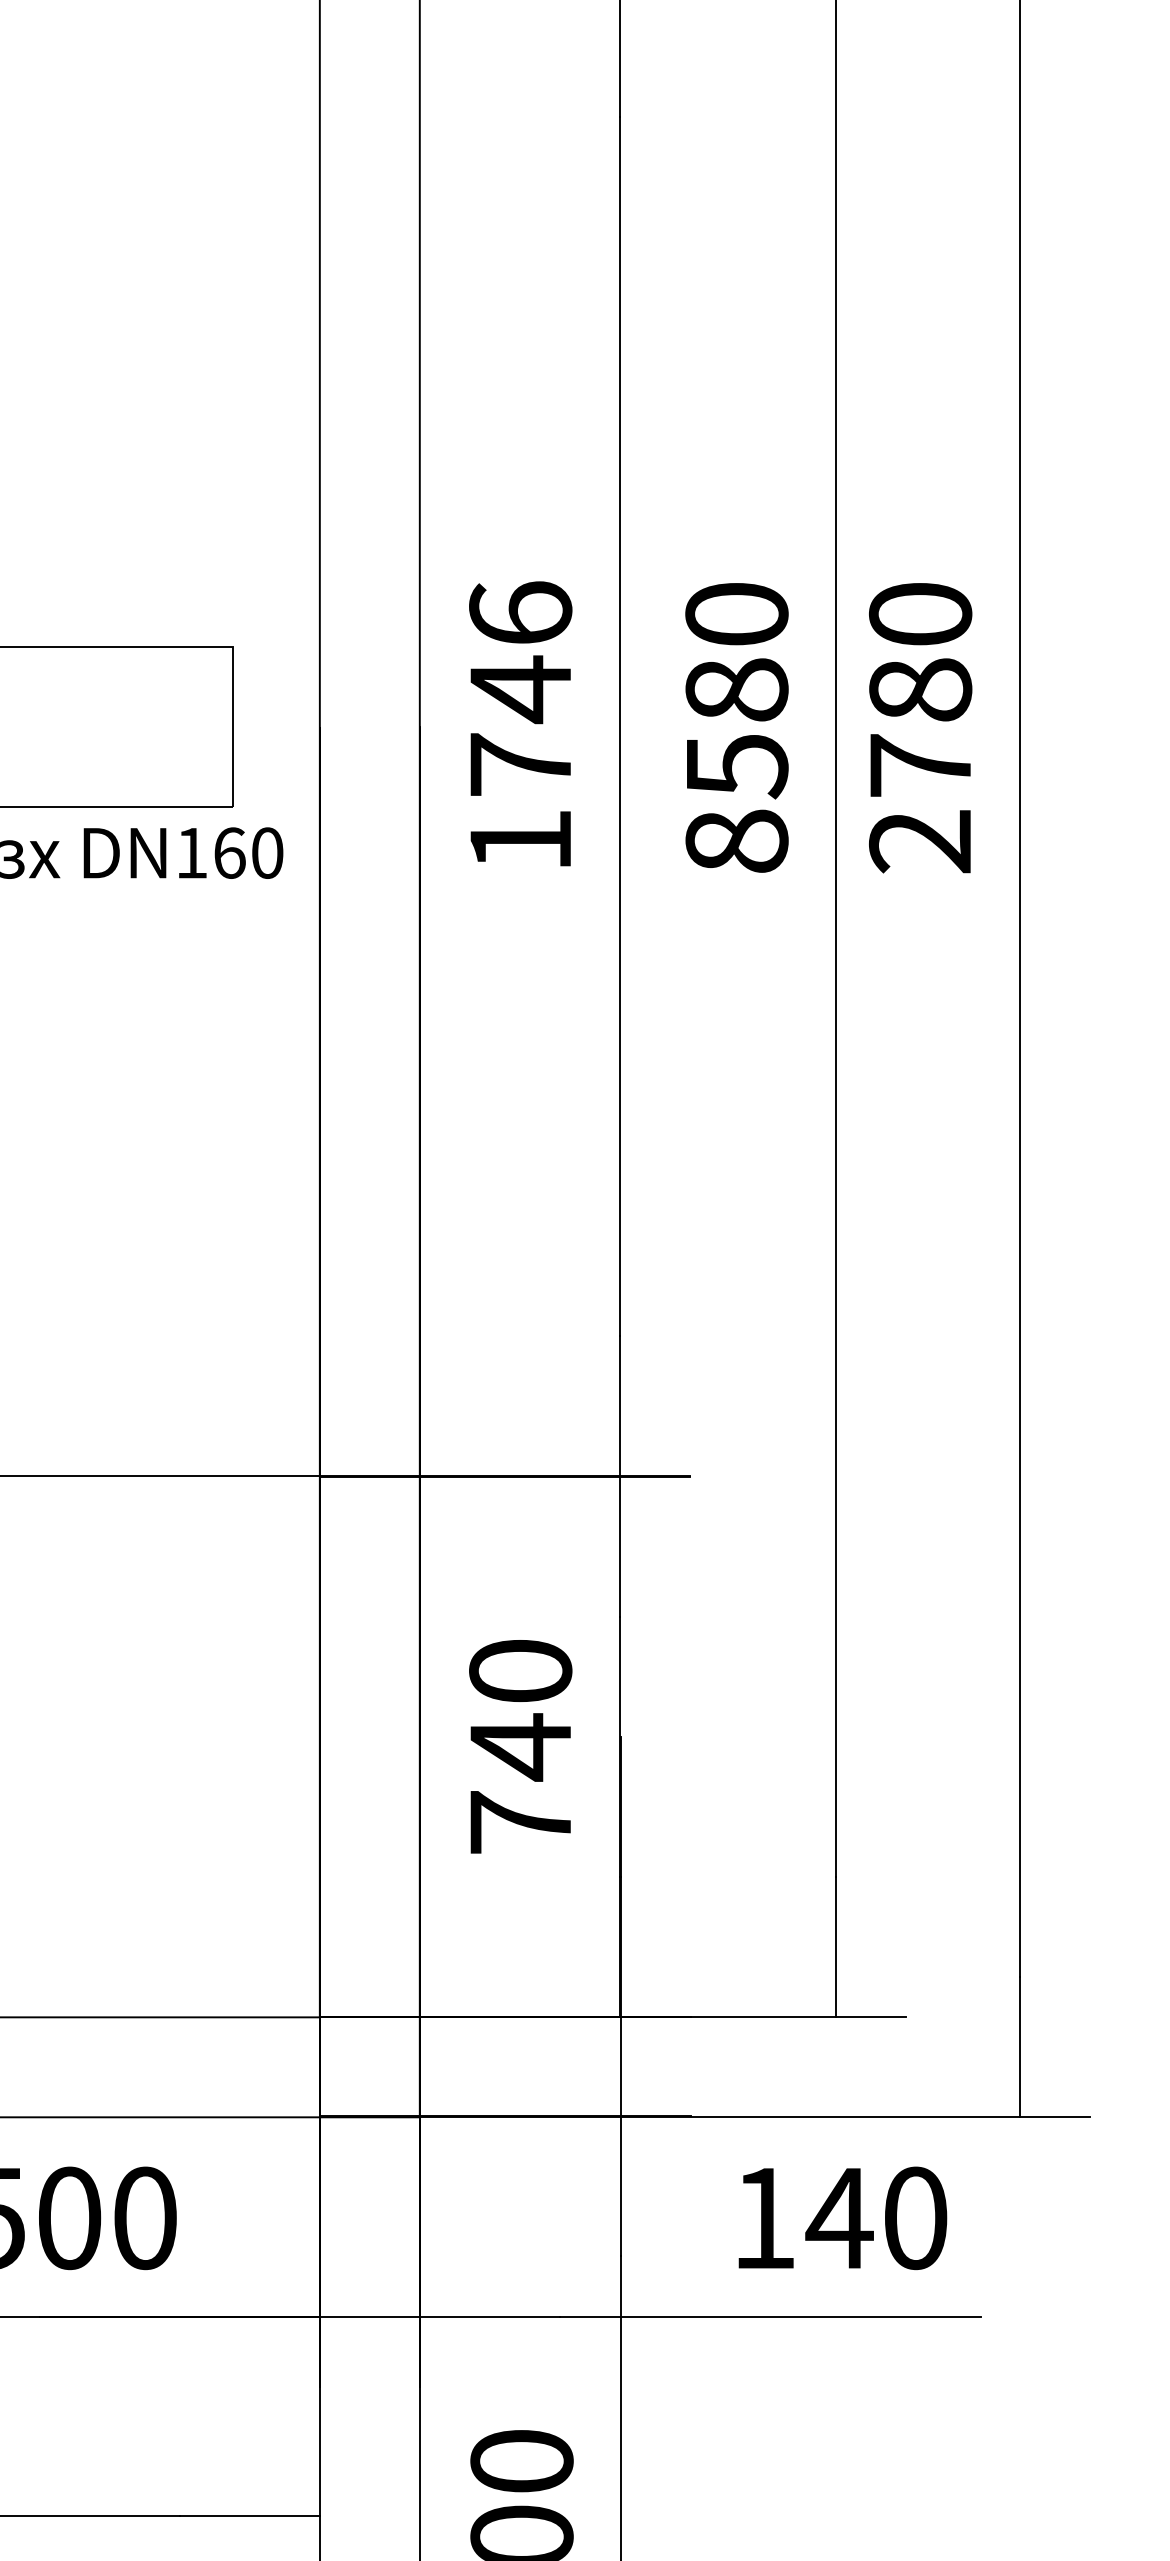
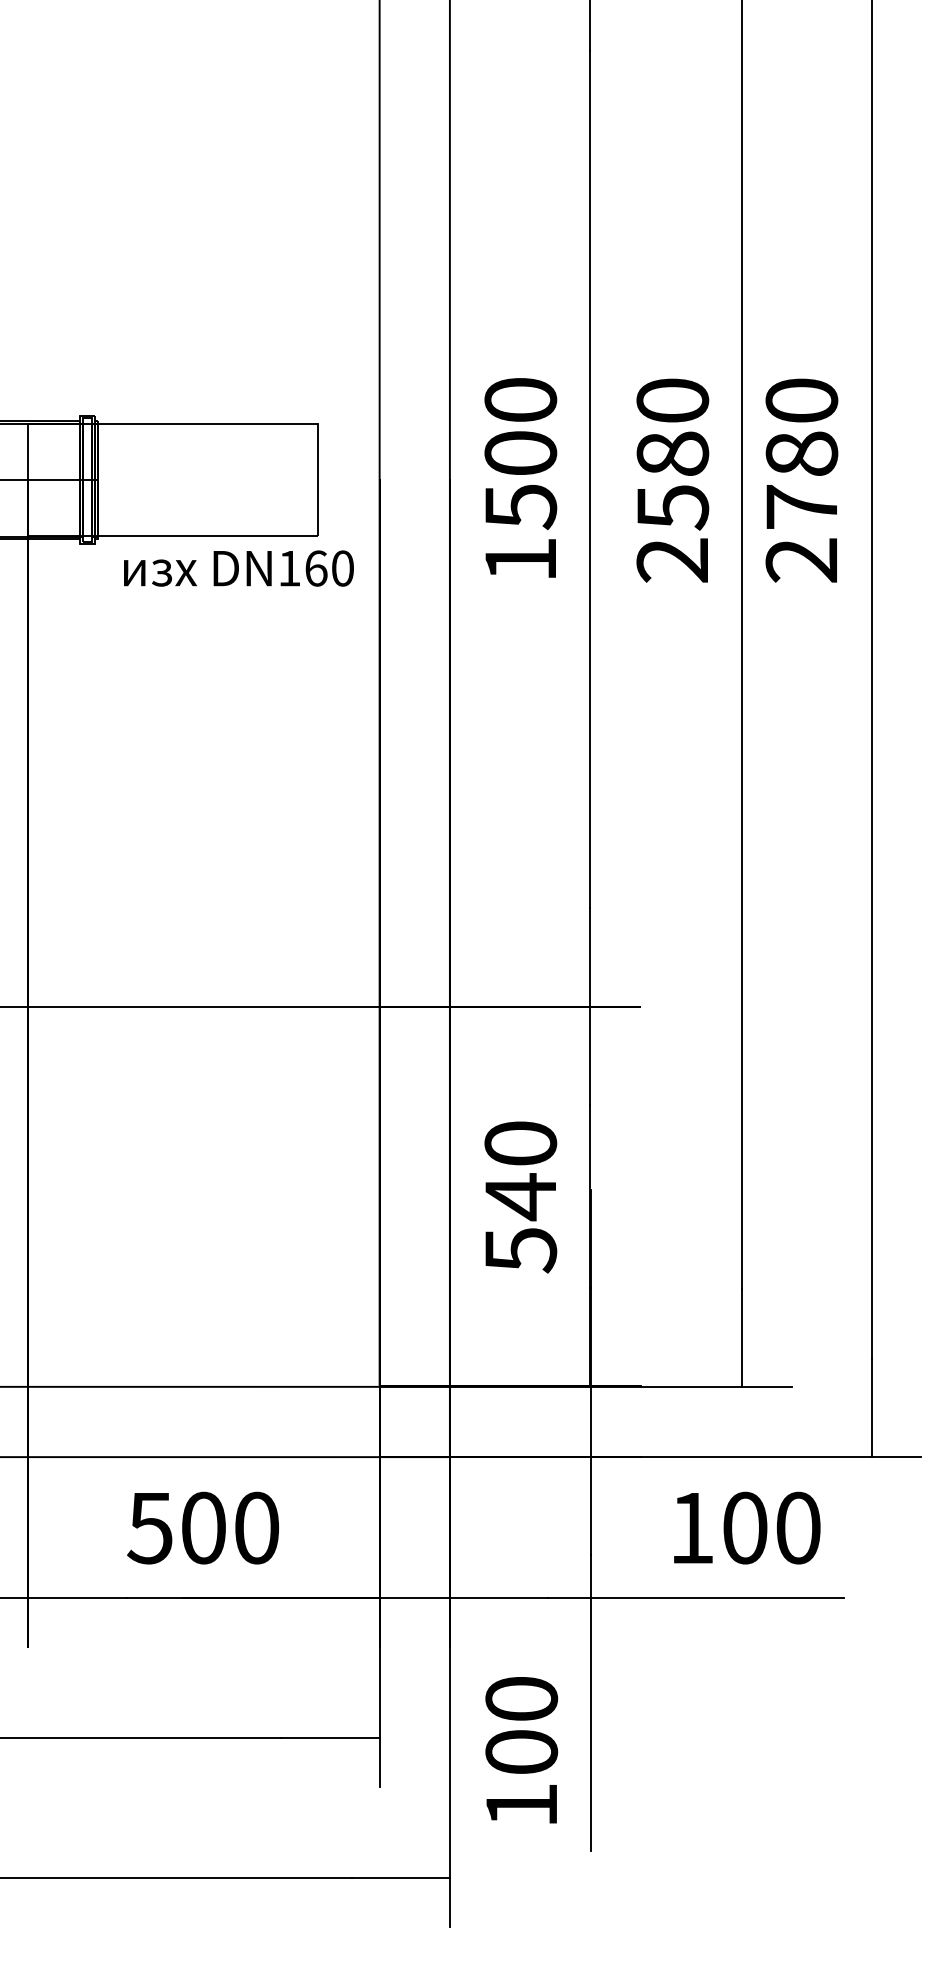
text: (520, 689) -> (520, 453), 1746 -> 1500
text: (736, 841) -> (672, 560), 8580 -> 2580
text: (521, 1823) -> (521, 1250), 740 -> 540
text: (838, 2217) -> (744, 1527), 140 -> 100

